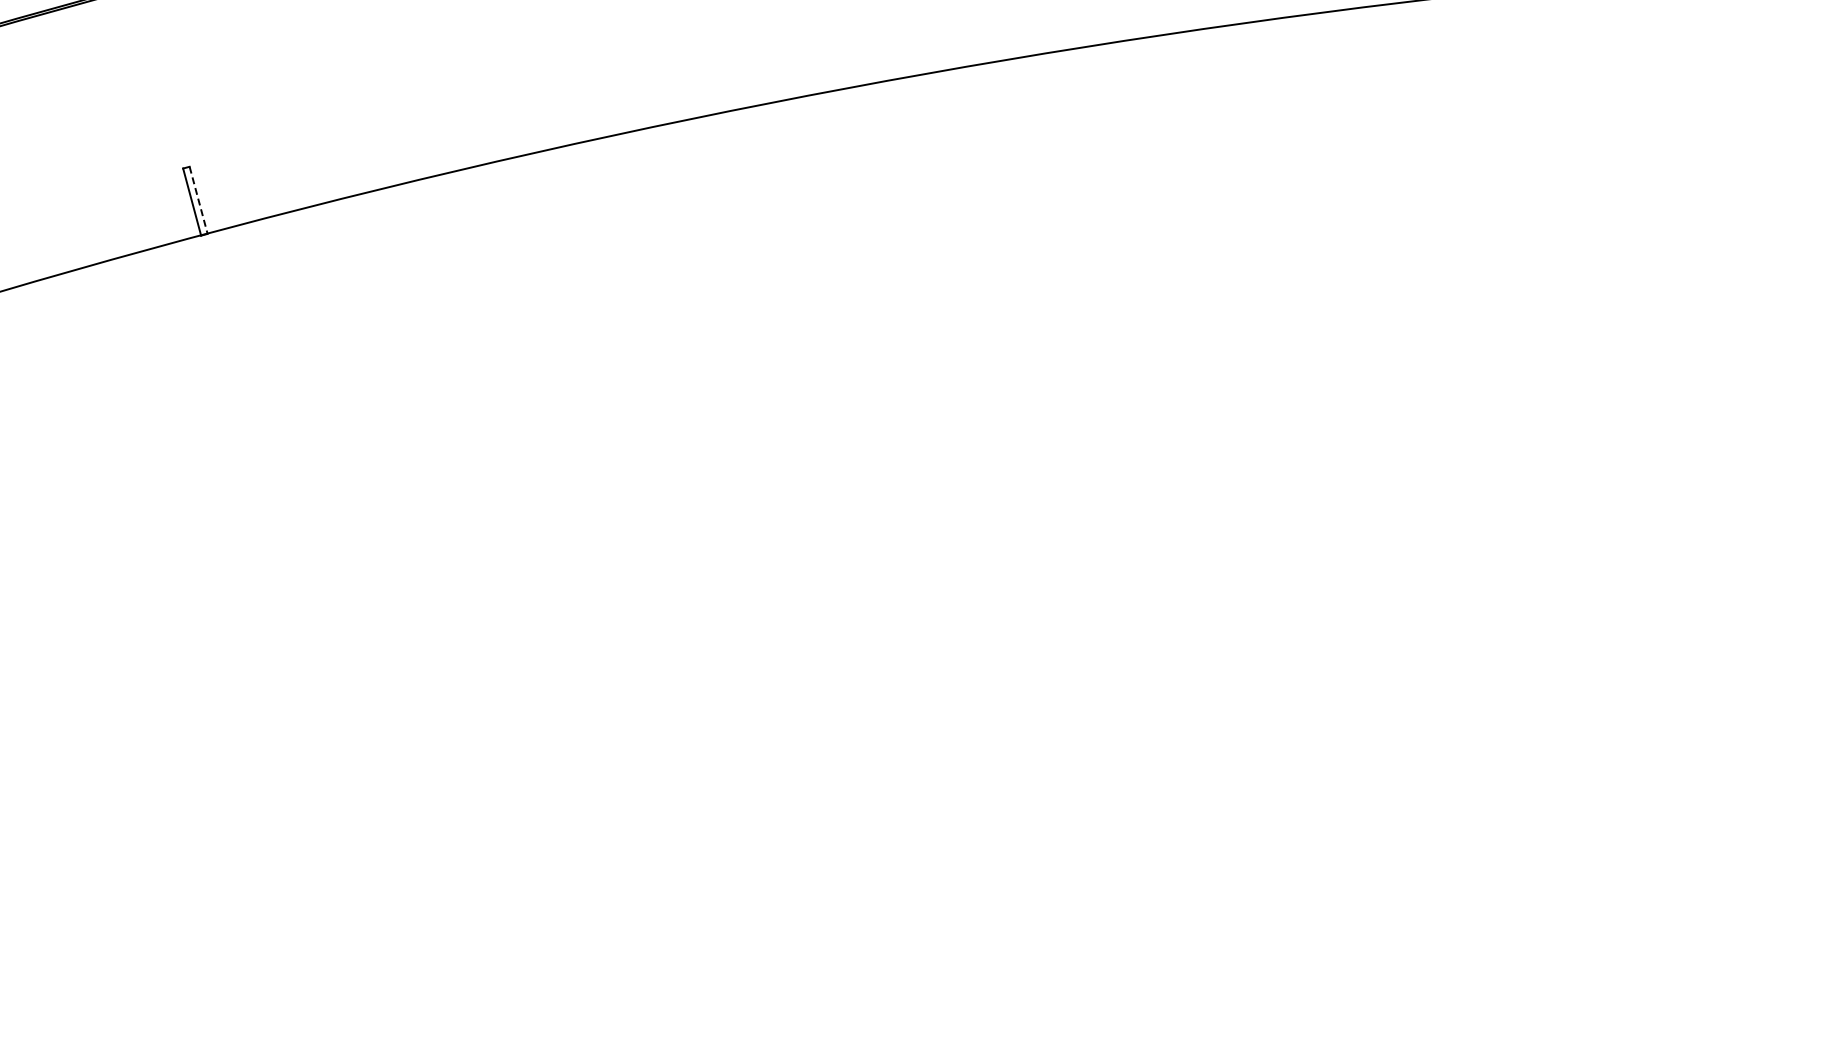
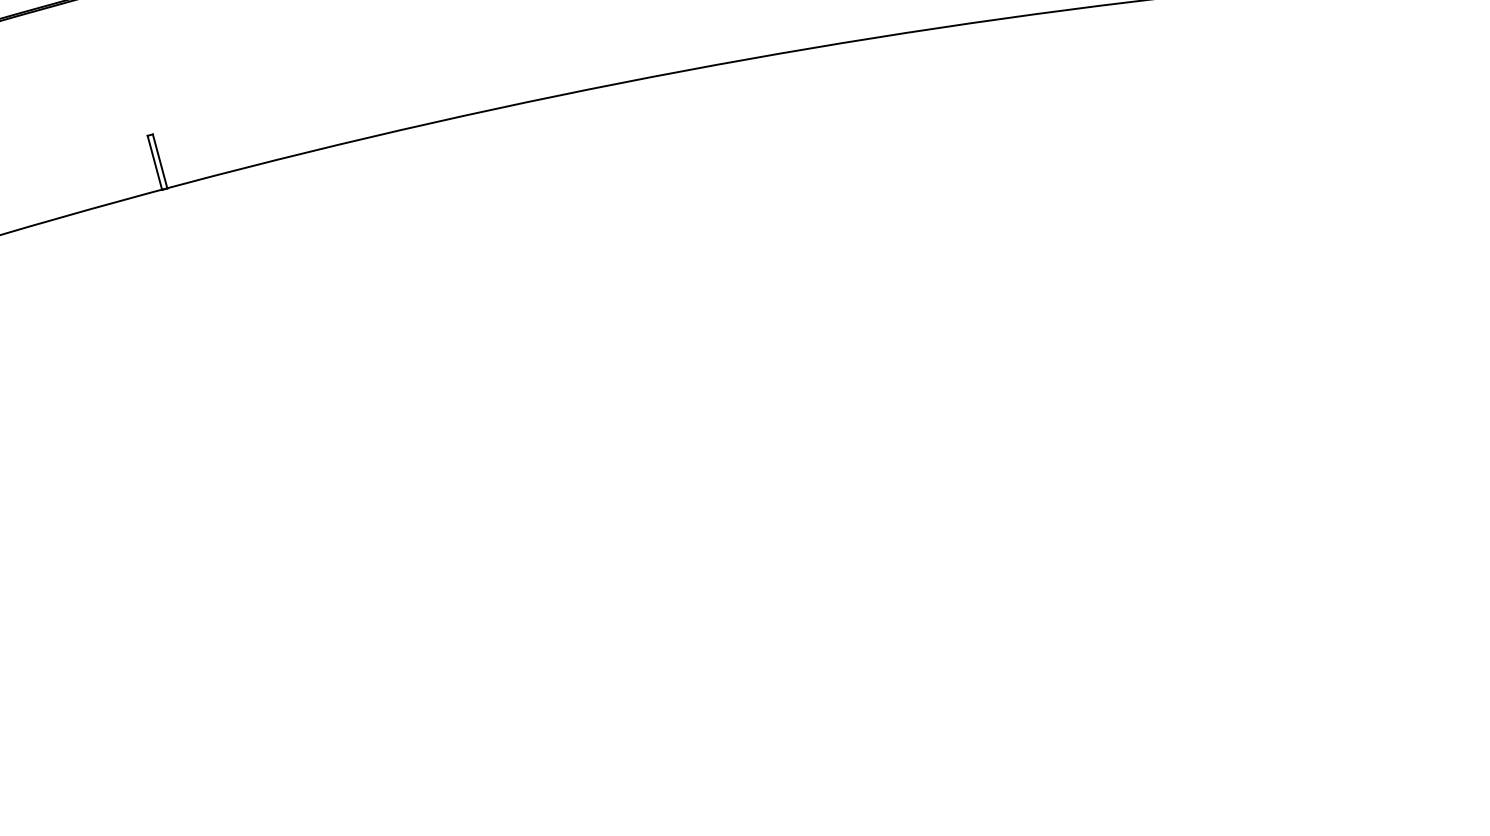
line: (198, 200) -> (160, 161), dashed -> solid

